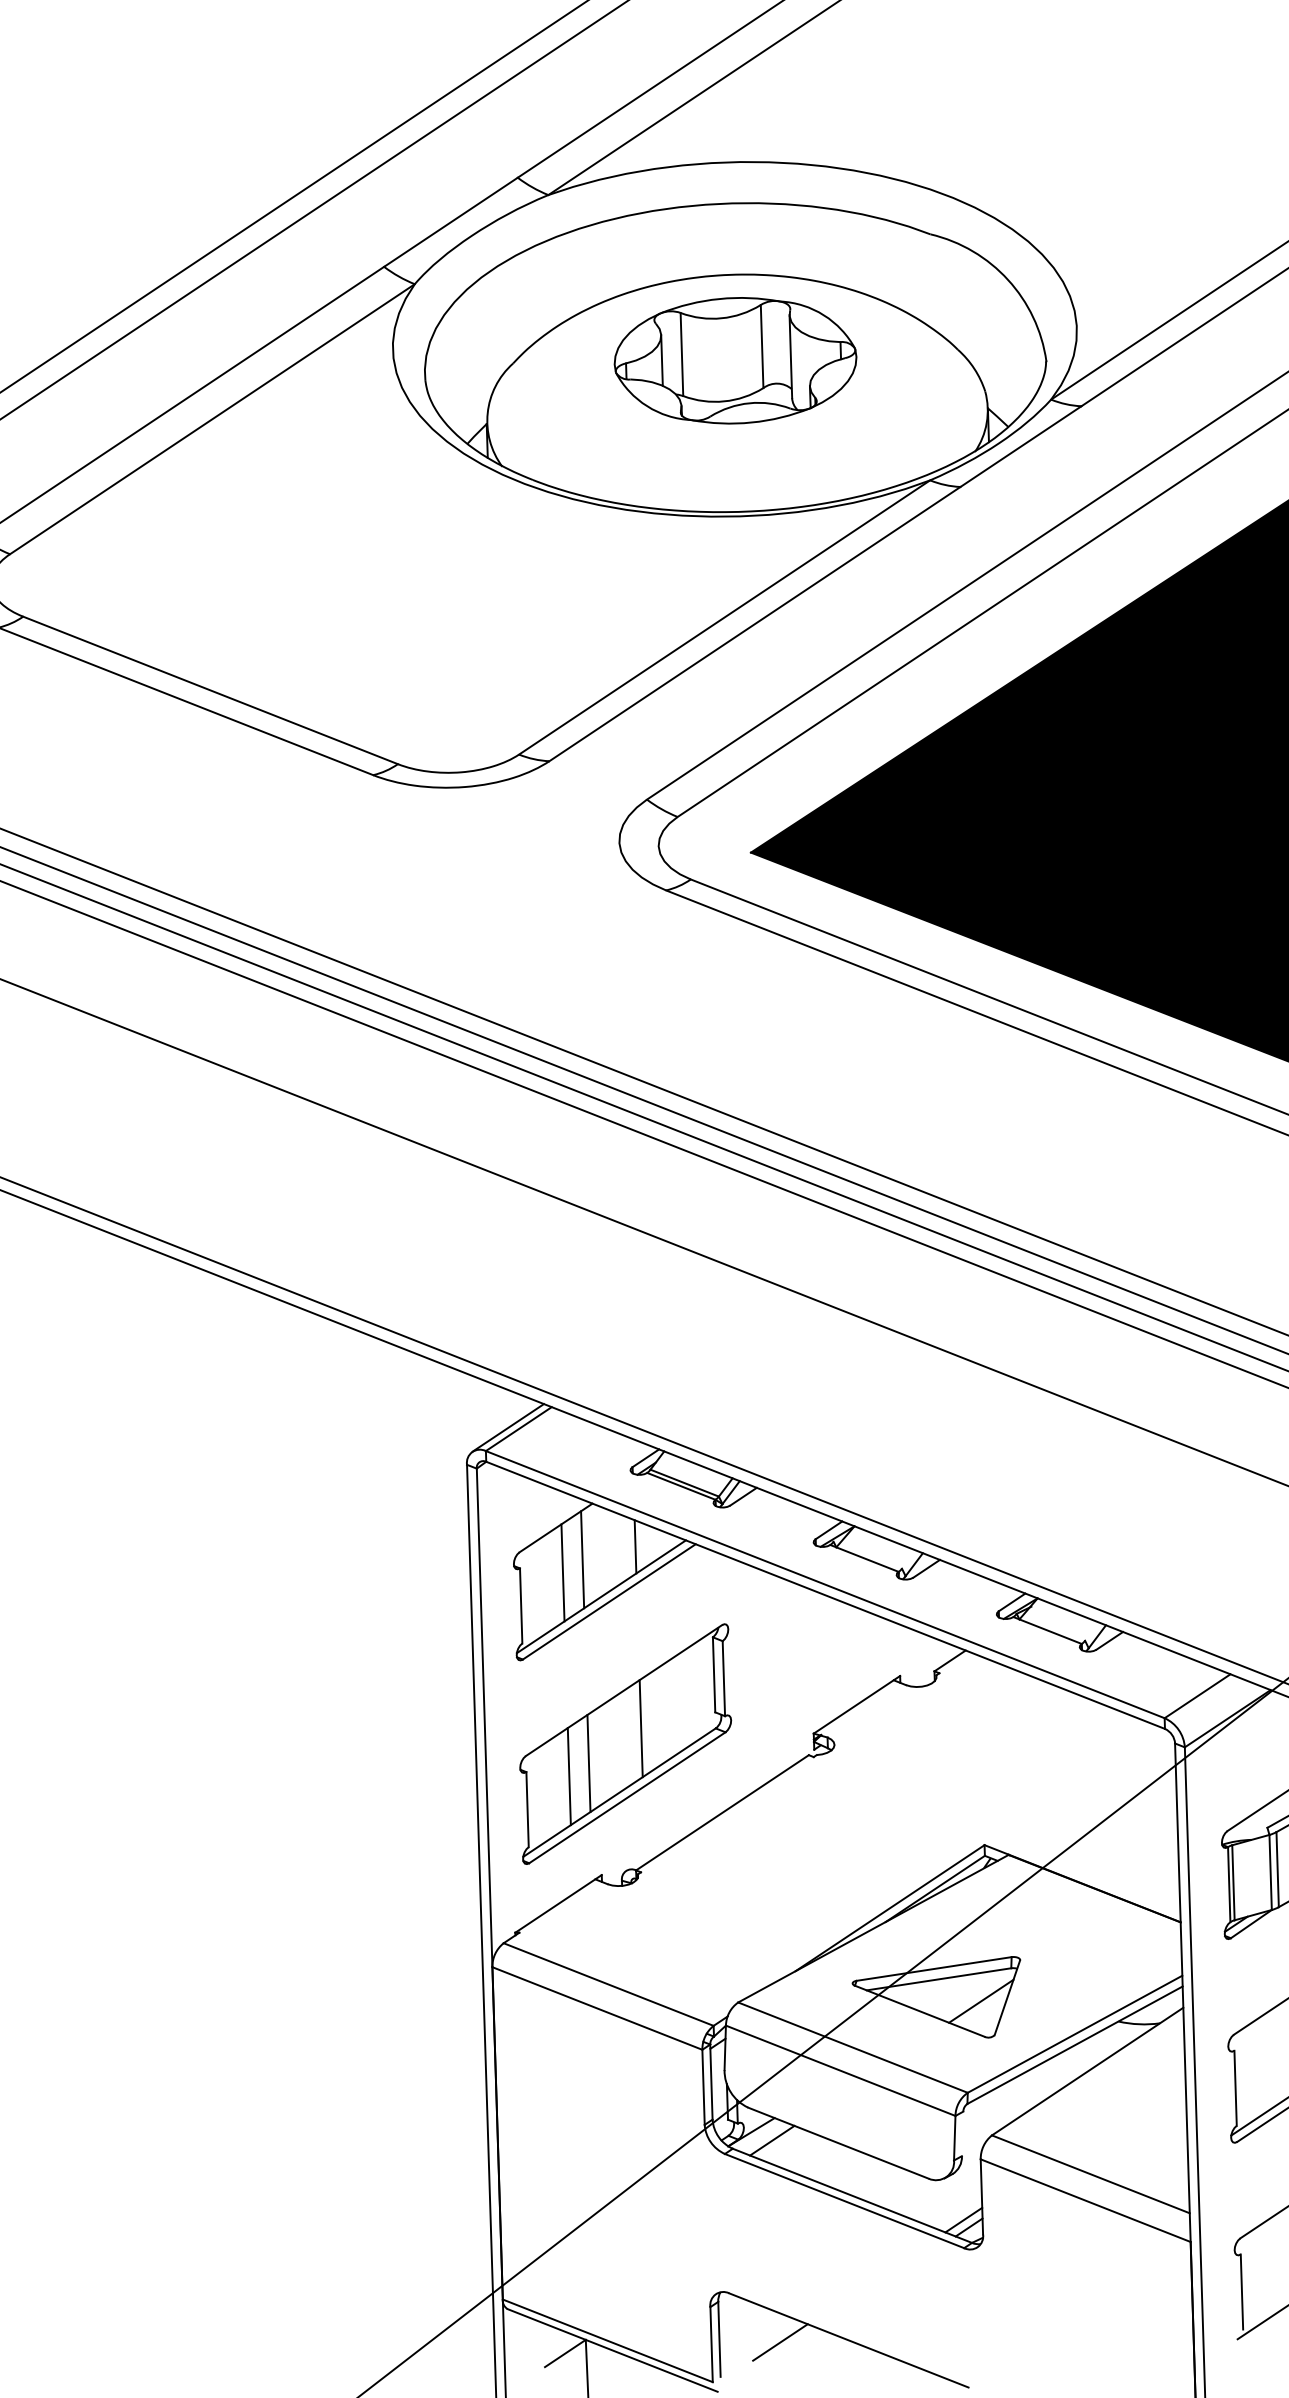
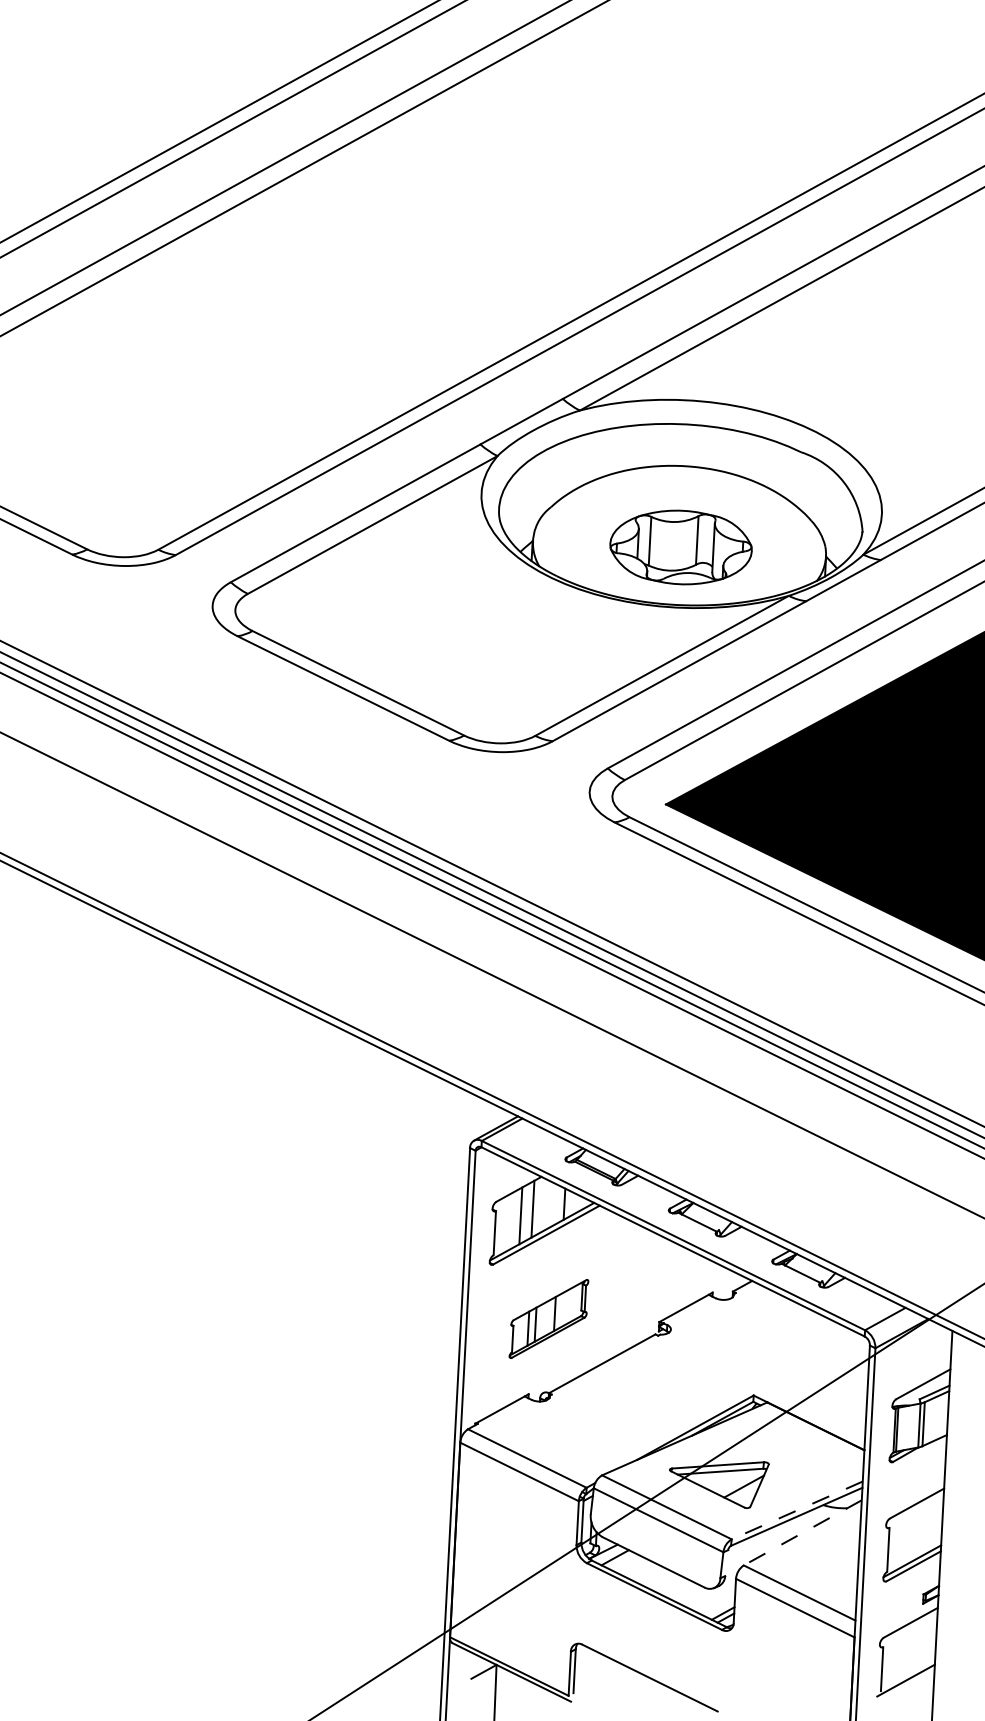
part: (734, 360) -> (680, 547), moved
part: (624, 1743) -> (548, 1318), size x0.6
line: (1075, 2034) -> (797, 1510), solid -> dashed
line: (1087, 2072) -> (802, 1533), solid -> dashed
line: (779, 2341) -> (609, 1675), removed

